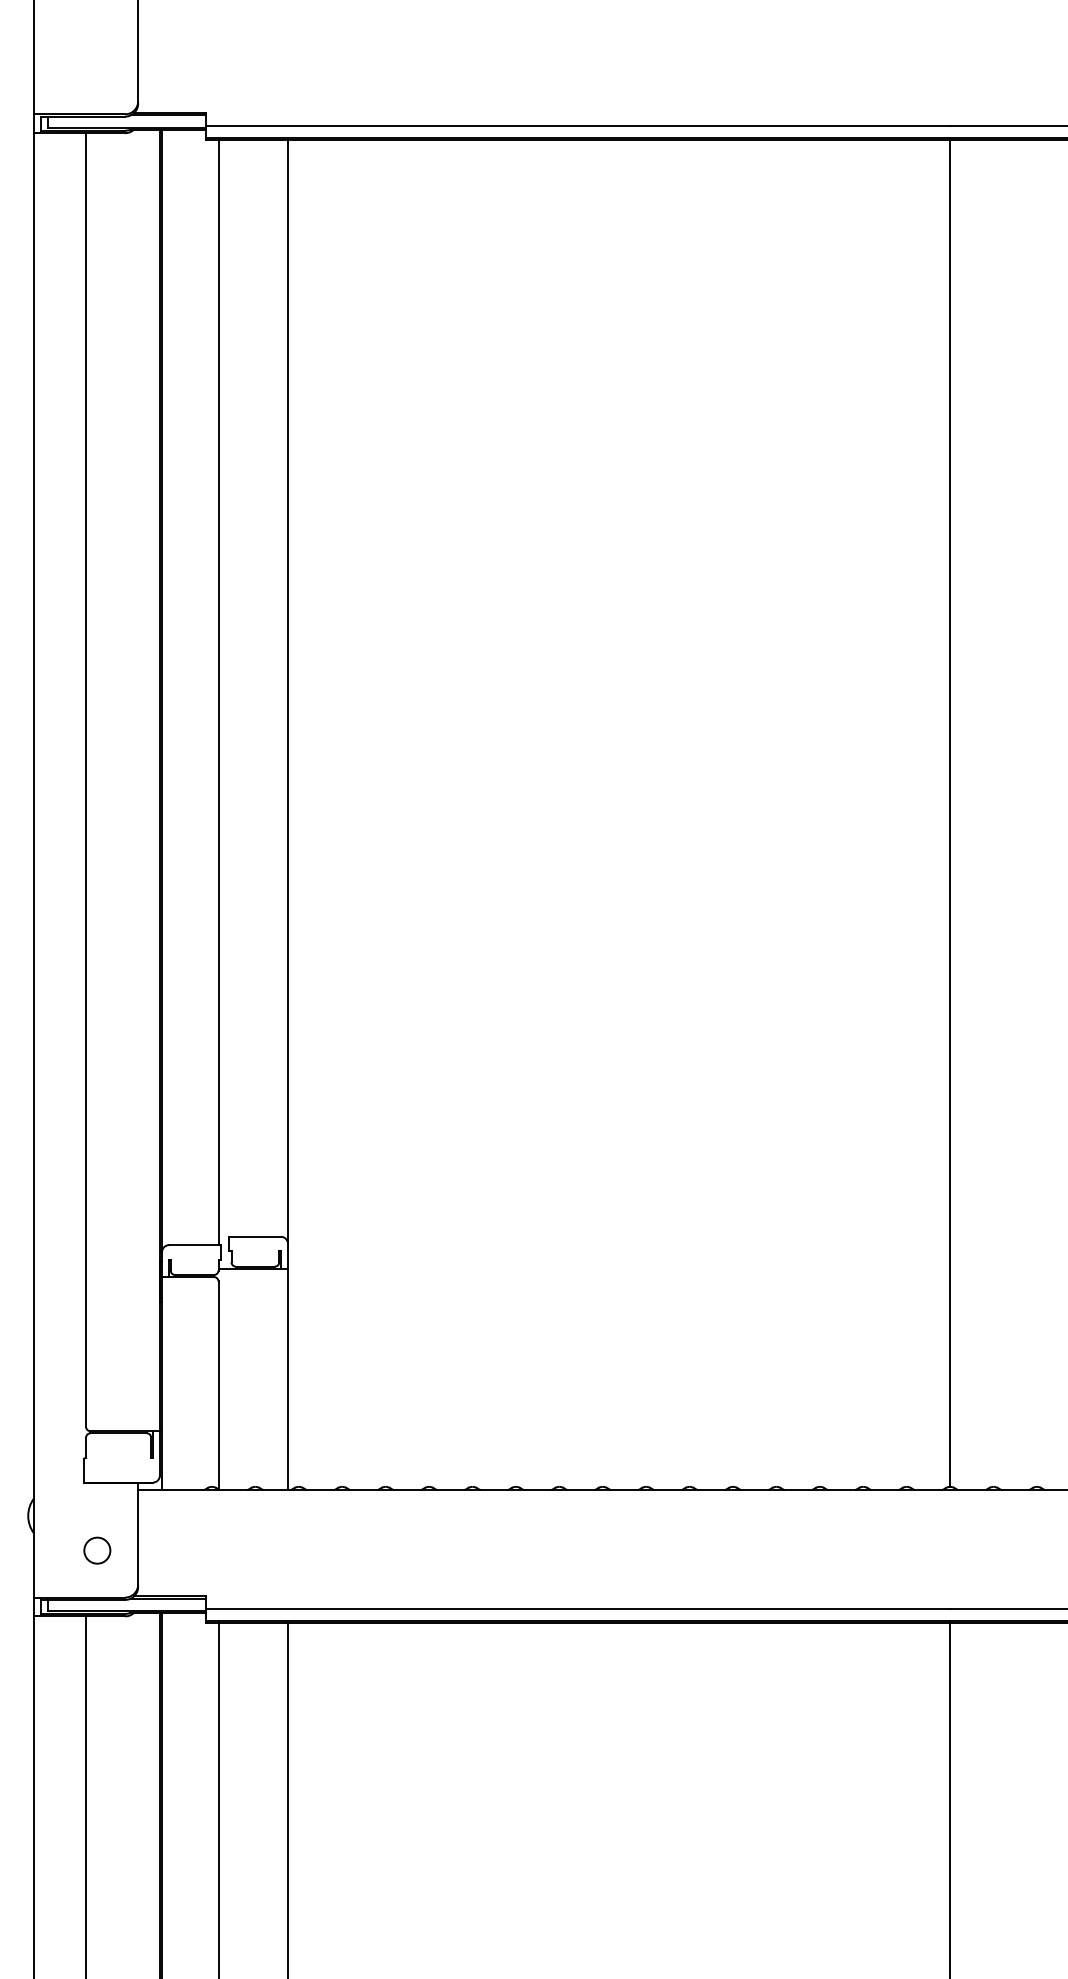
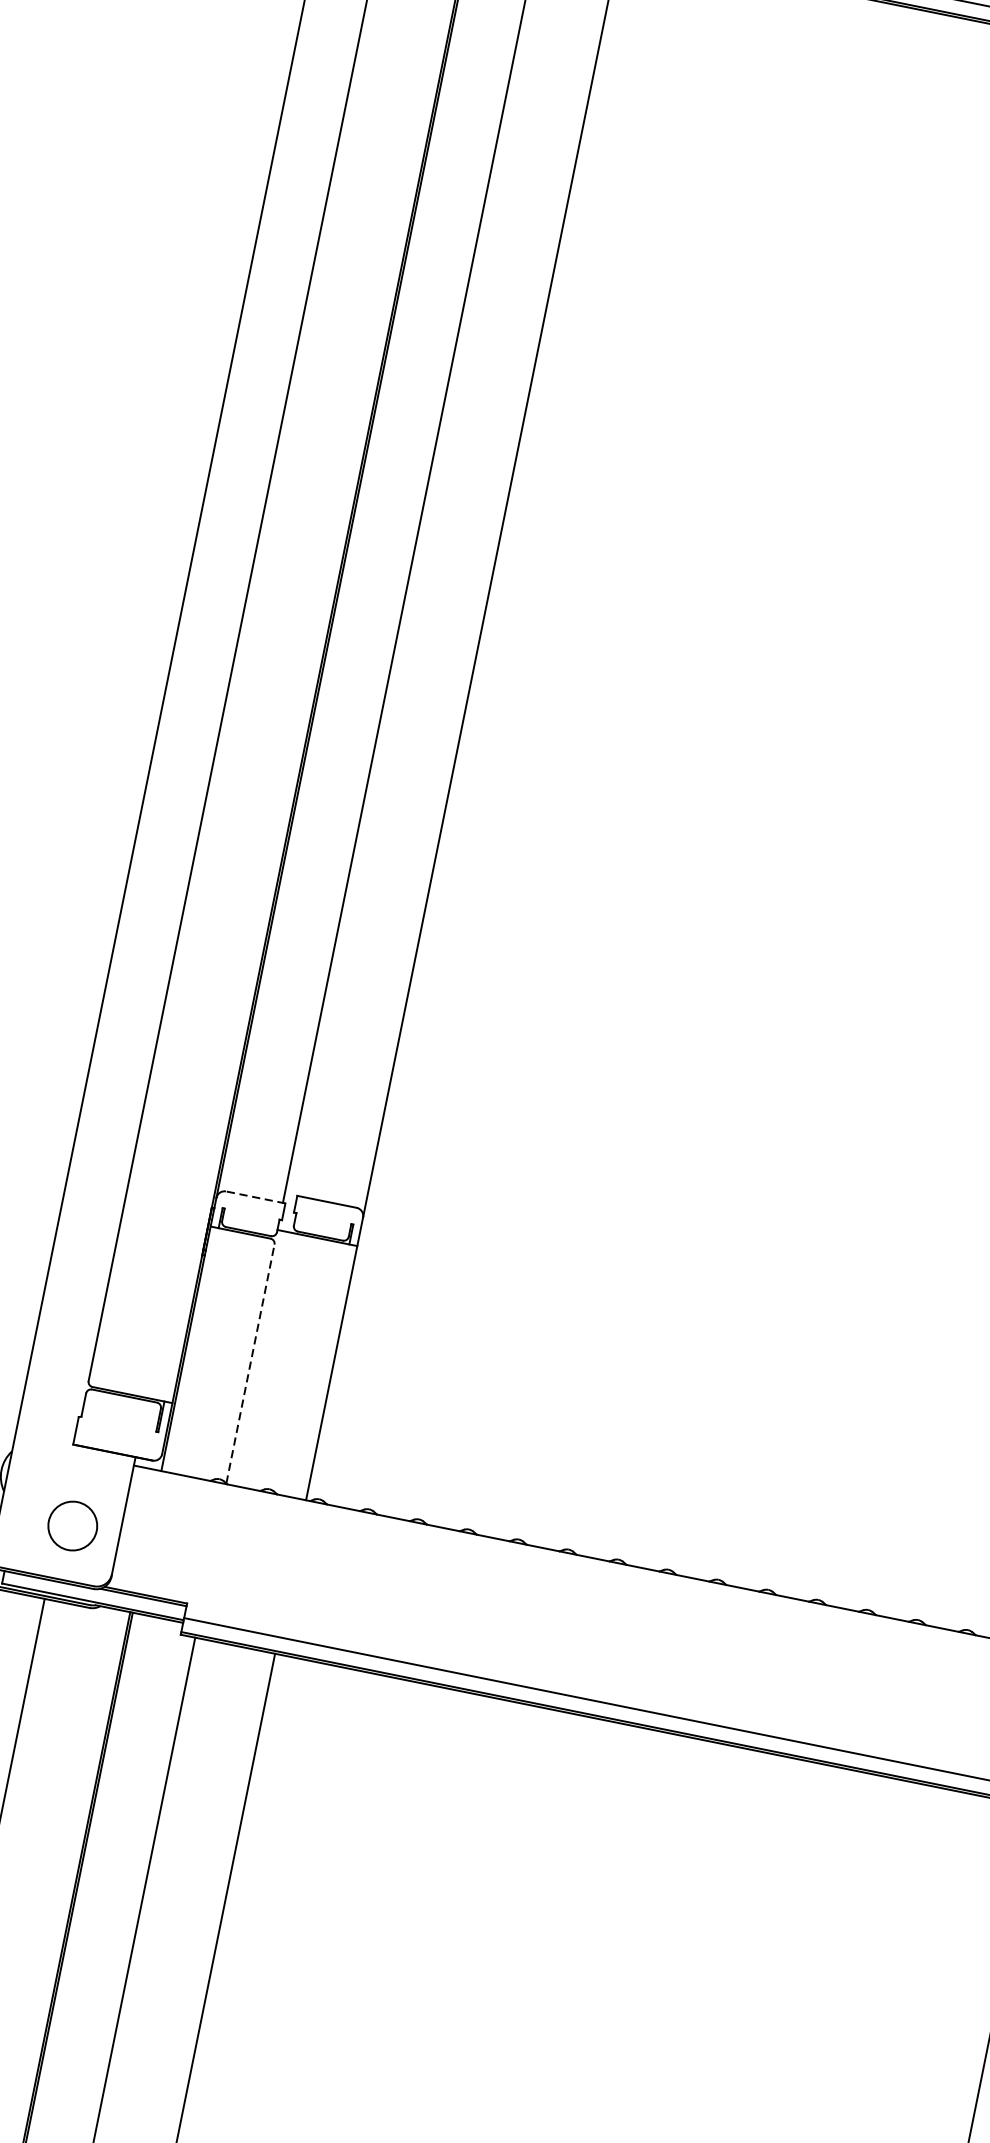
line: (194, 1245) -> (255, 1197), solid -> dashed
line: (218, 1385) -> (250, 1364), solid -> dashed
circle: (97, 1550) -> (73, 1525), size x1.6

